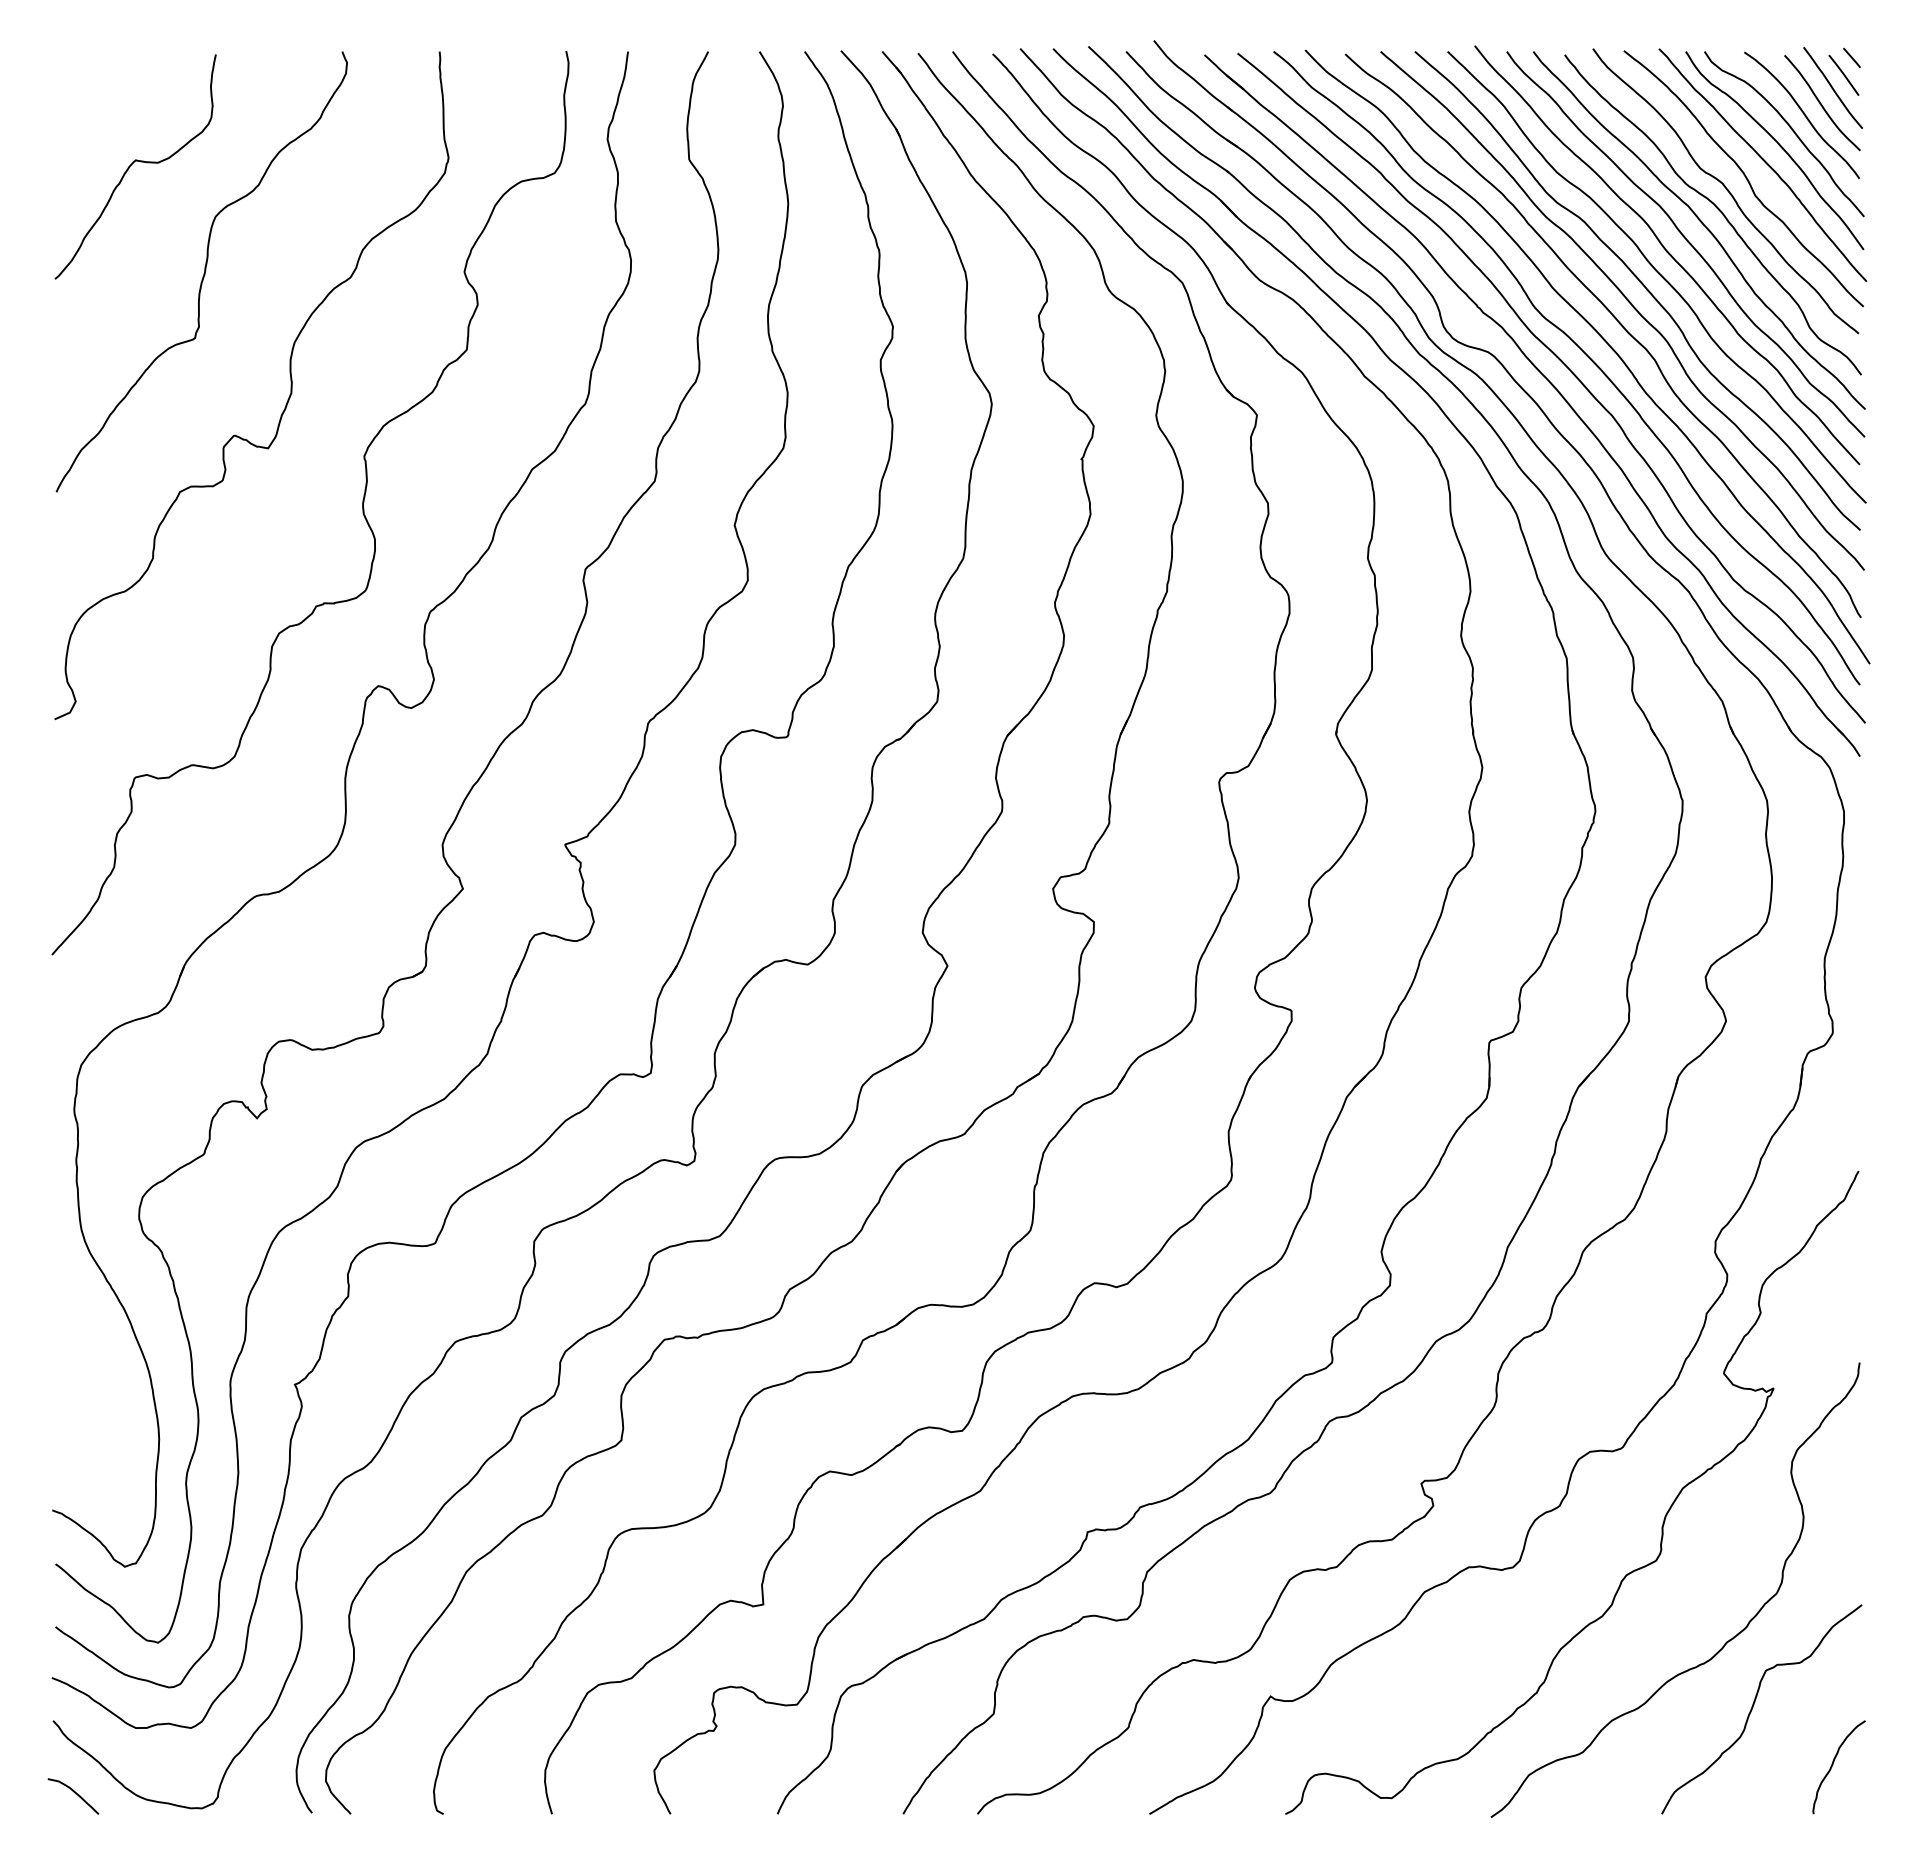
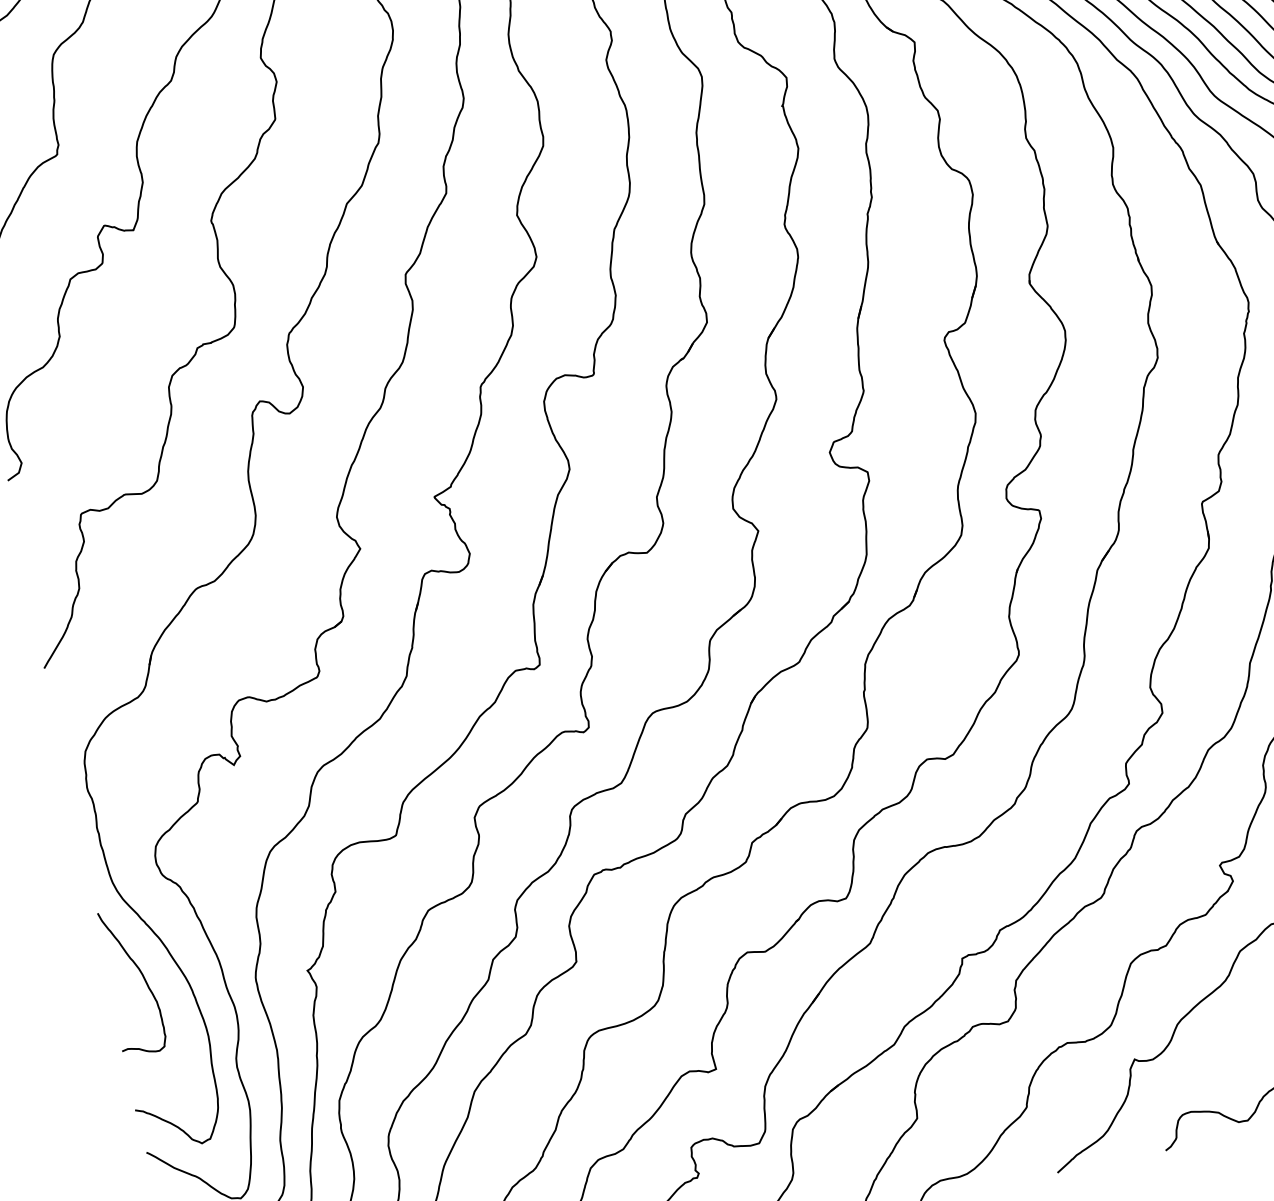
curve: (93, 1348) -> (141, 974), added

